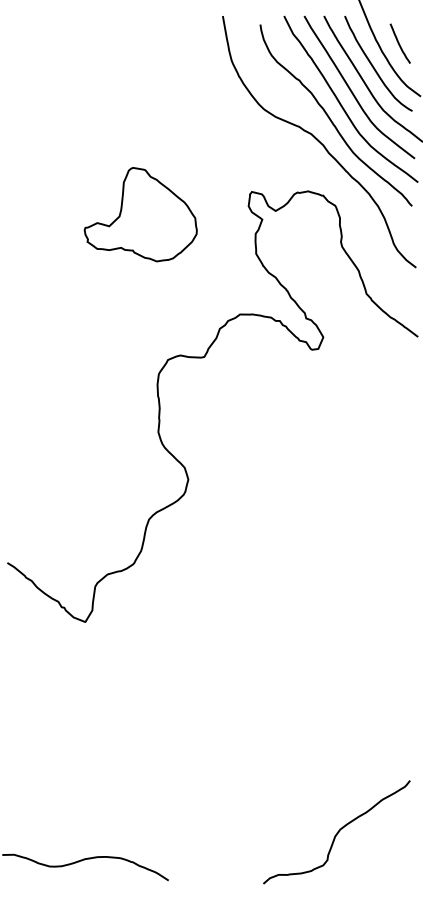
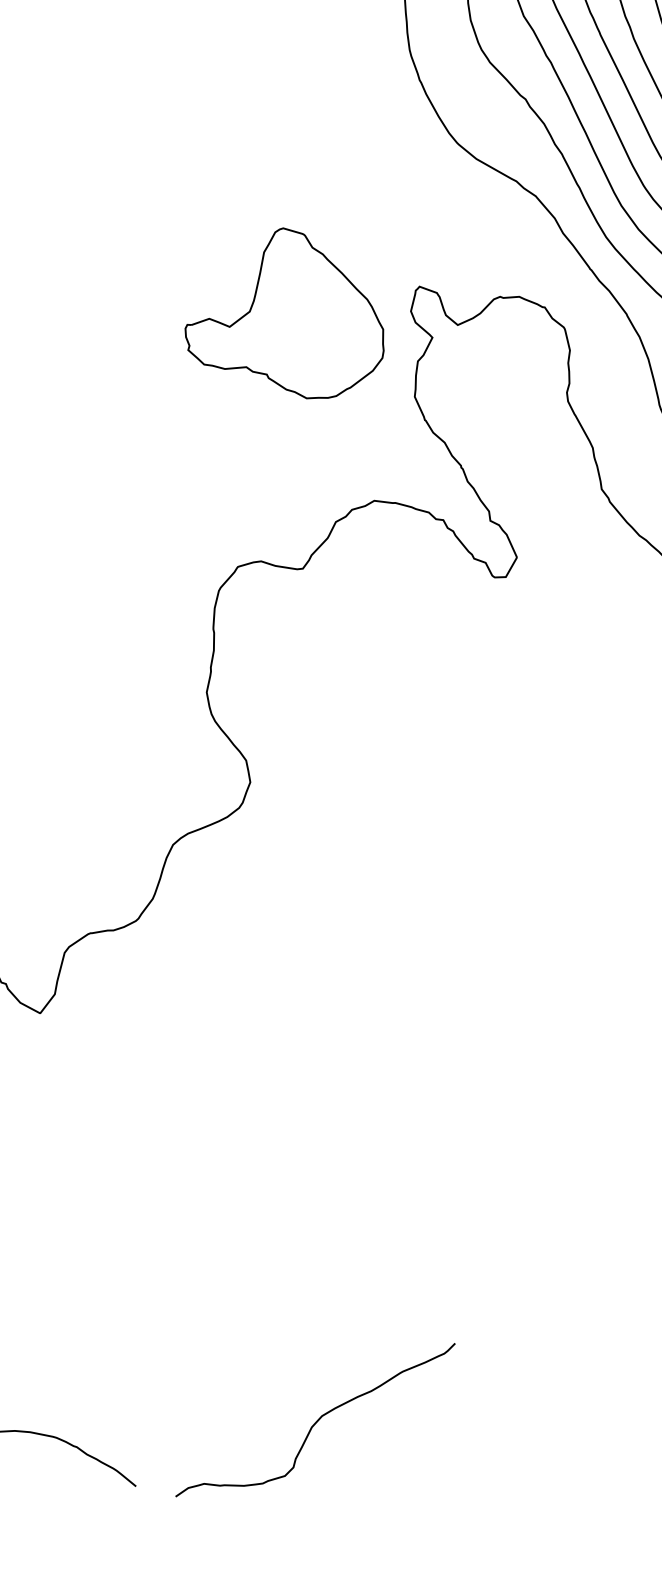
part: (140, 214) -> (287, 312), moved
curve: (337, 832) -> (316, 1420), moved

